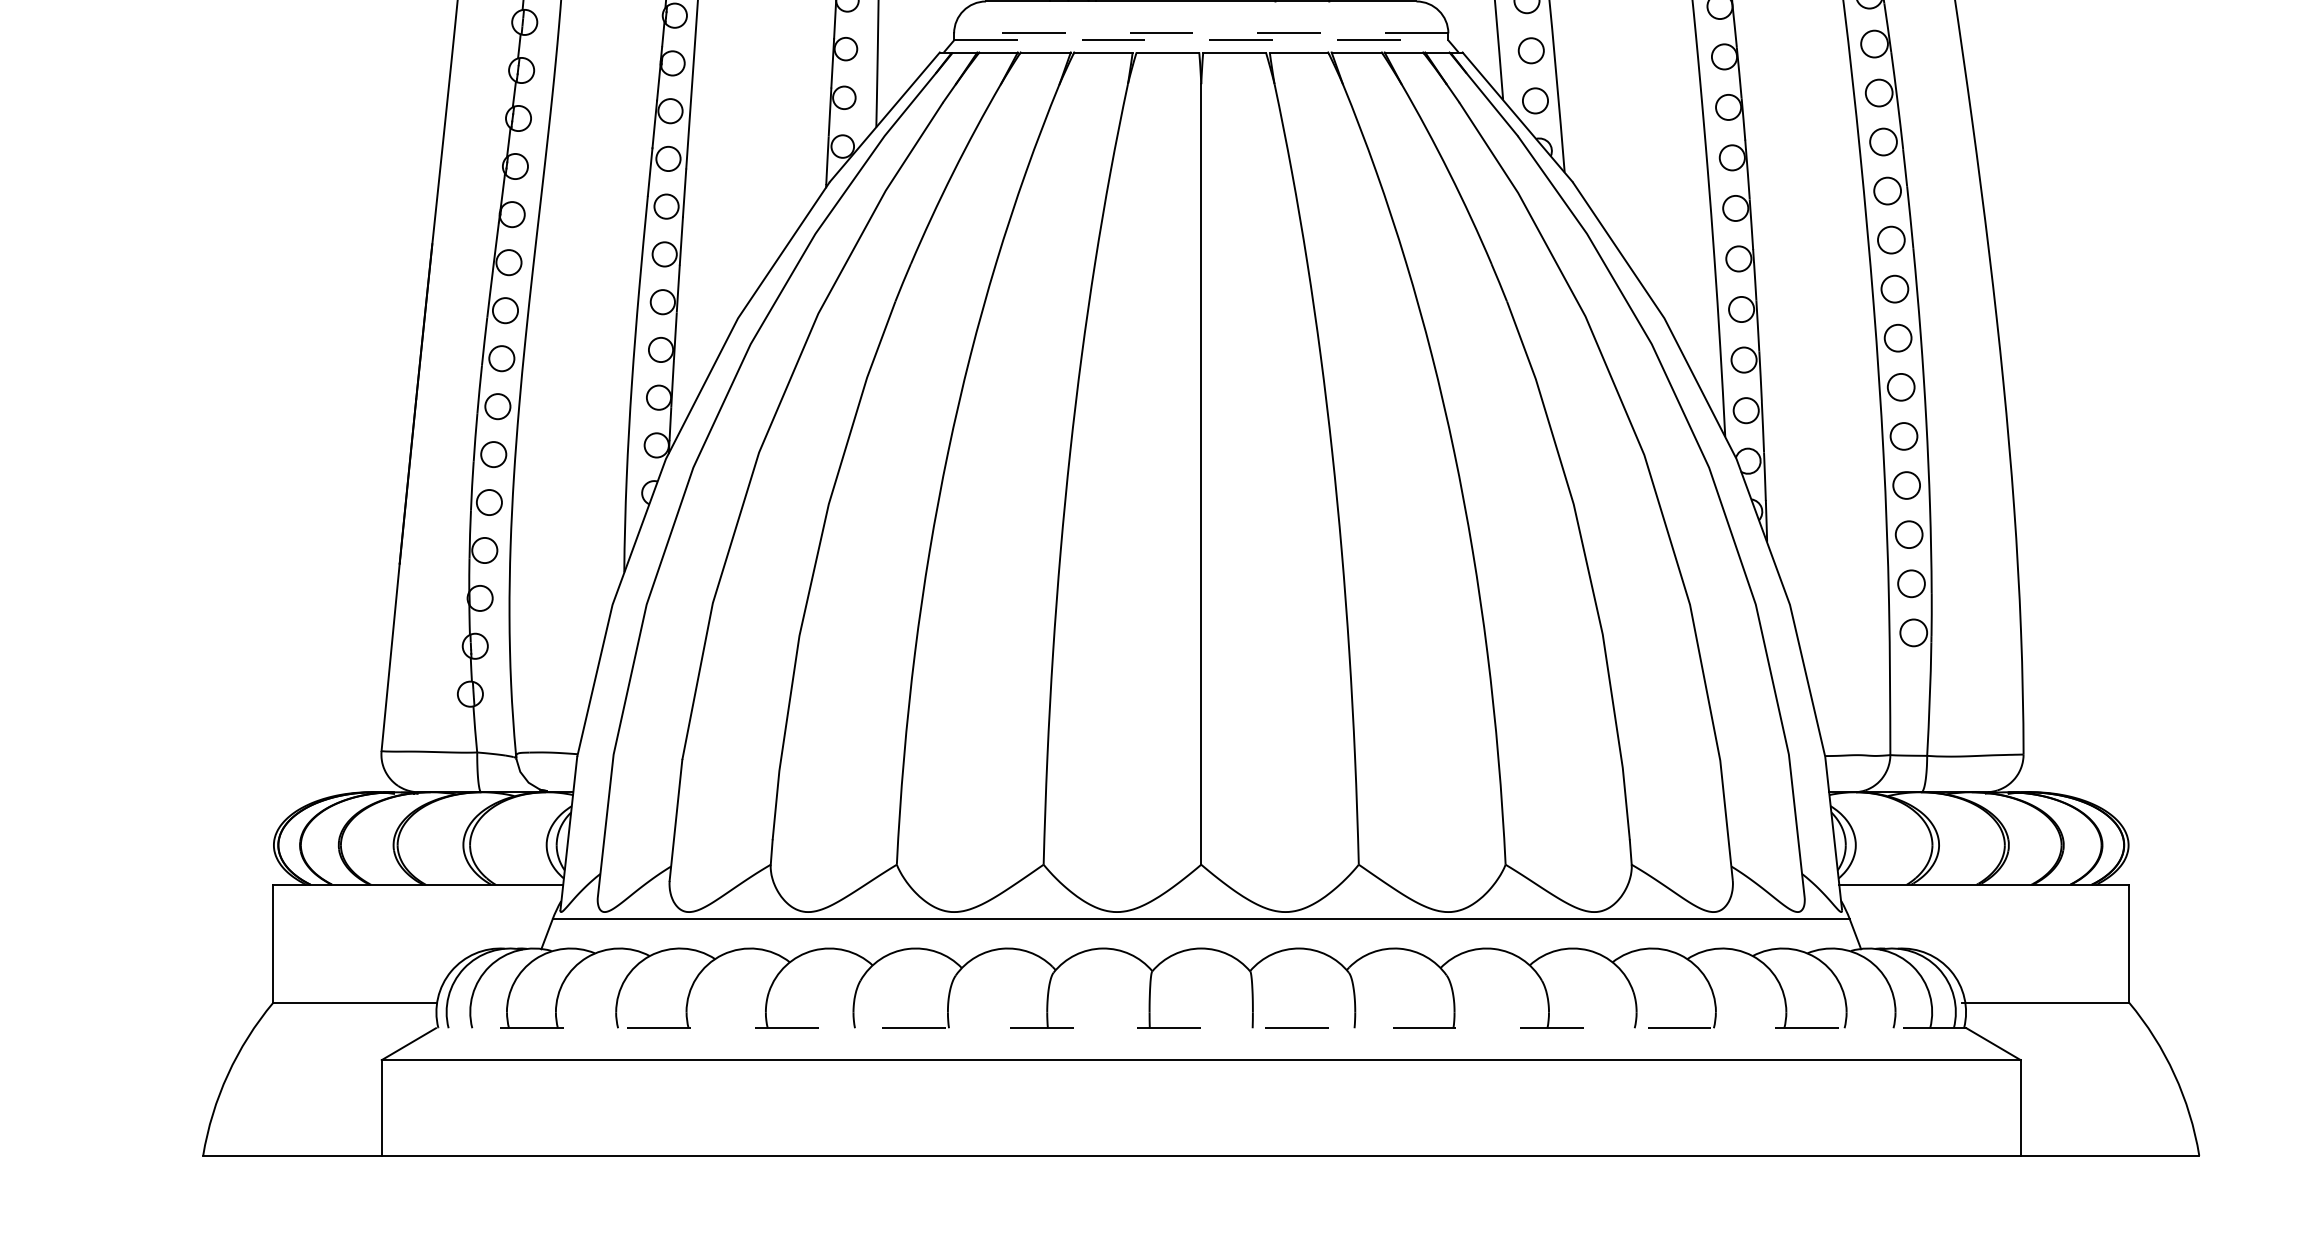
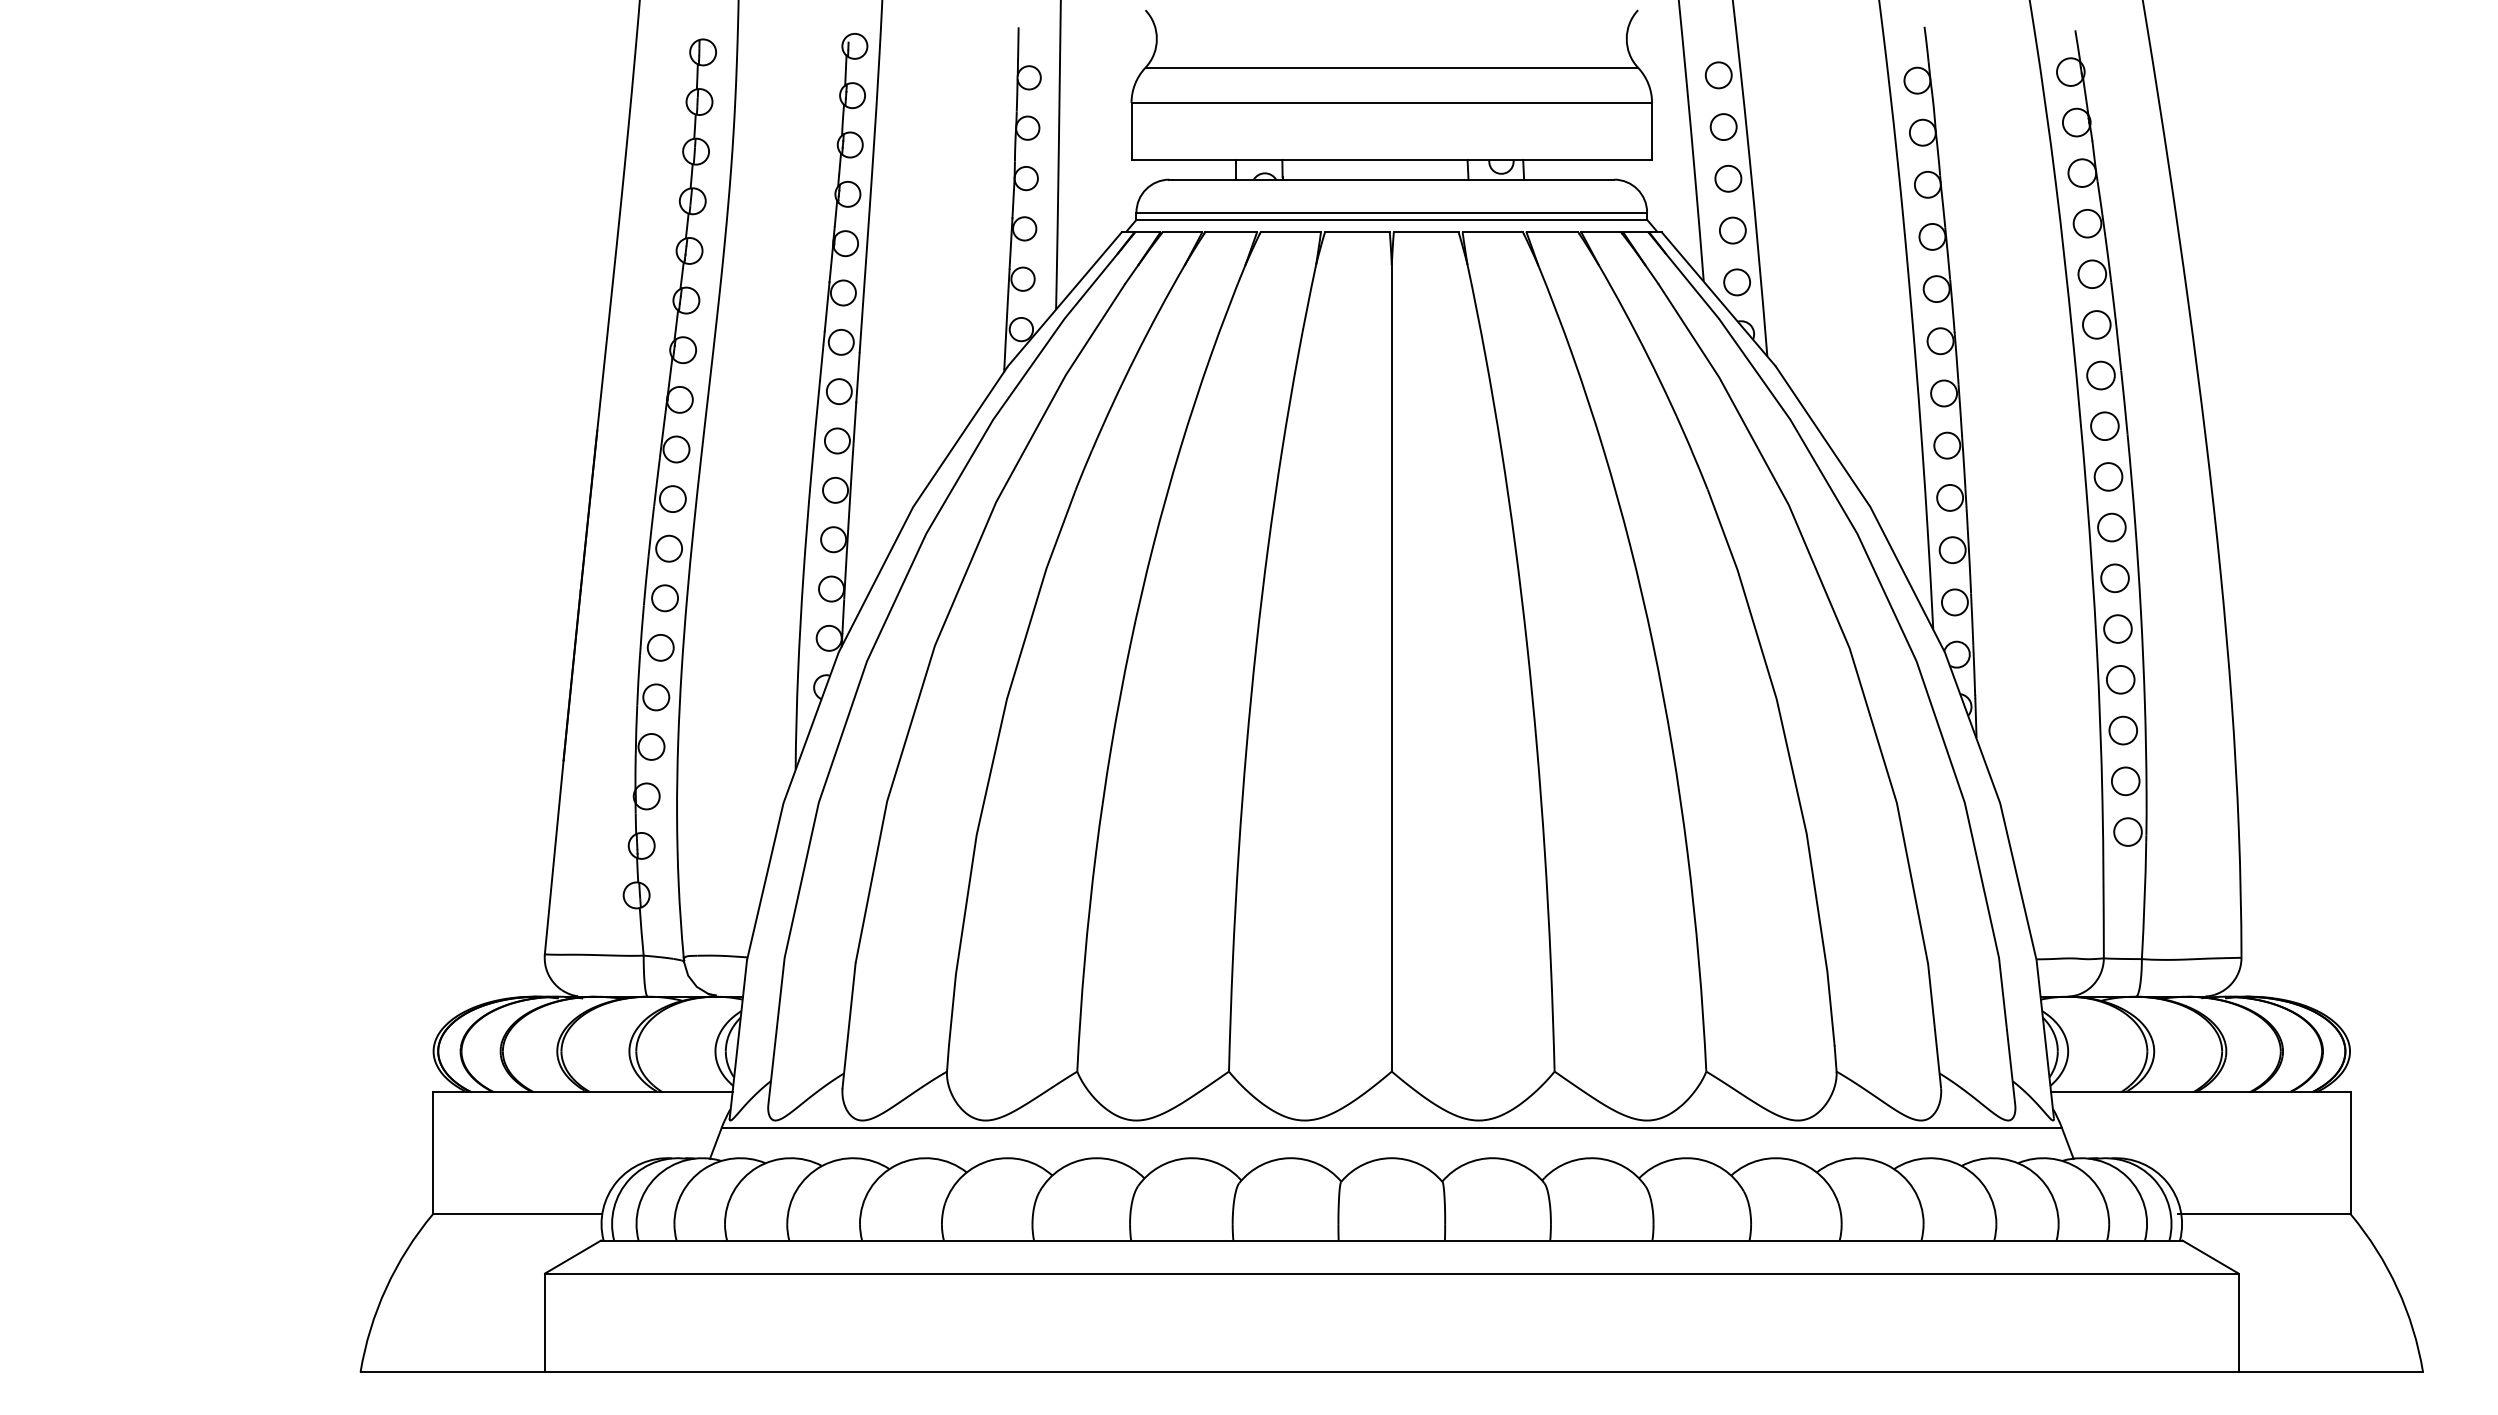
line: (1200, 33) -> (1391, 212), dashed -> solid
line: (1201, 40) -> (1392, 219), dashed -> solid
line: (1200, 1028) -> (1391, 1240), dashed -> solid

